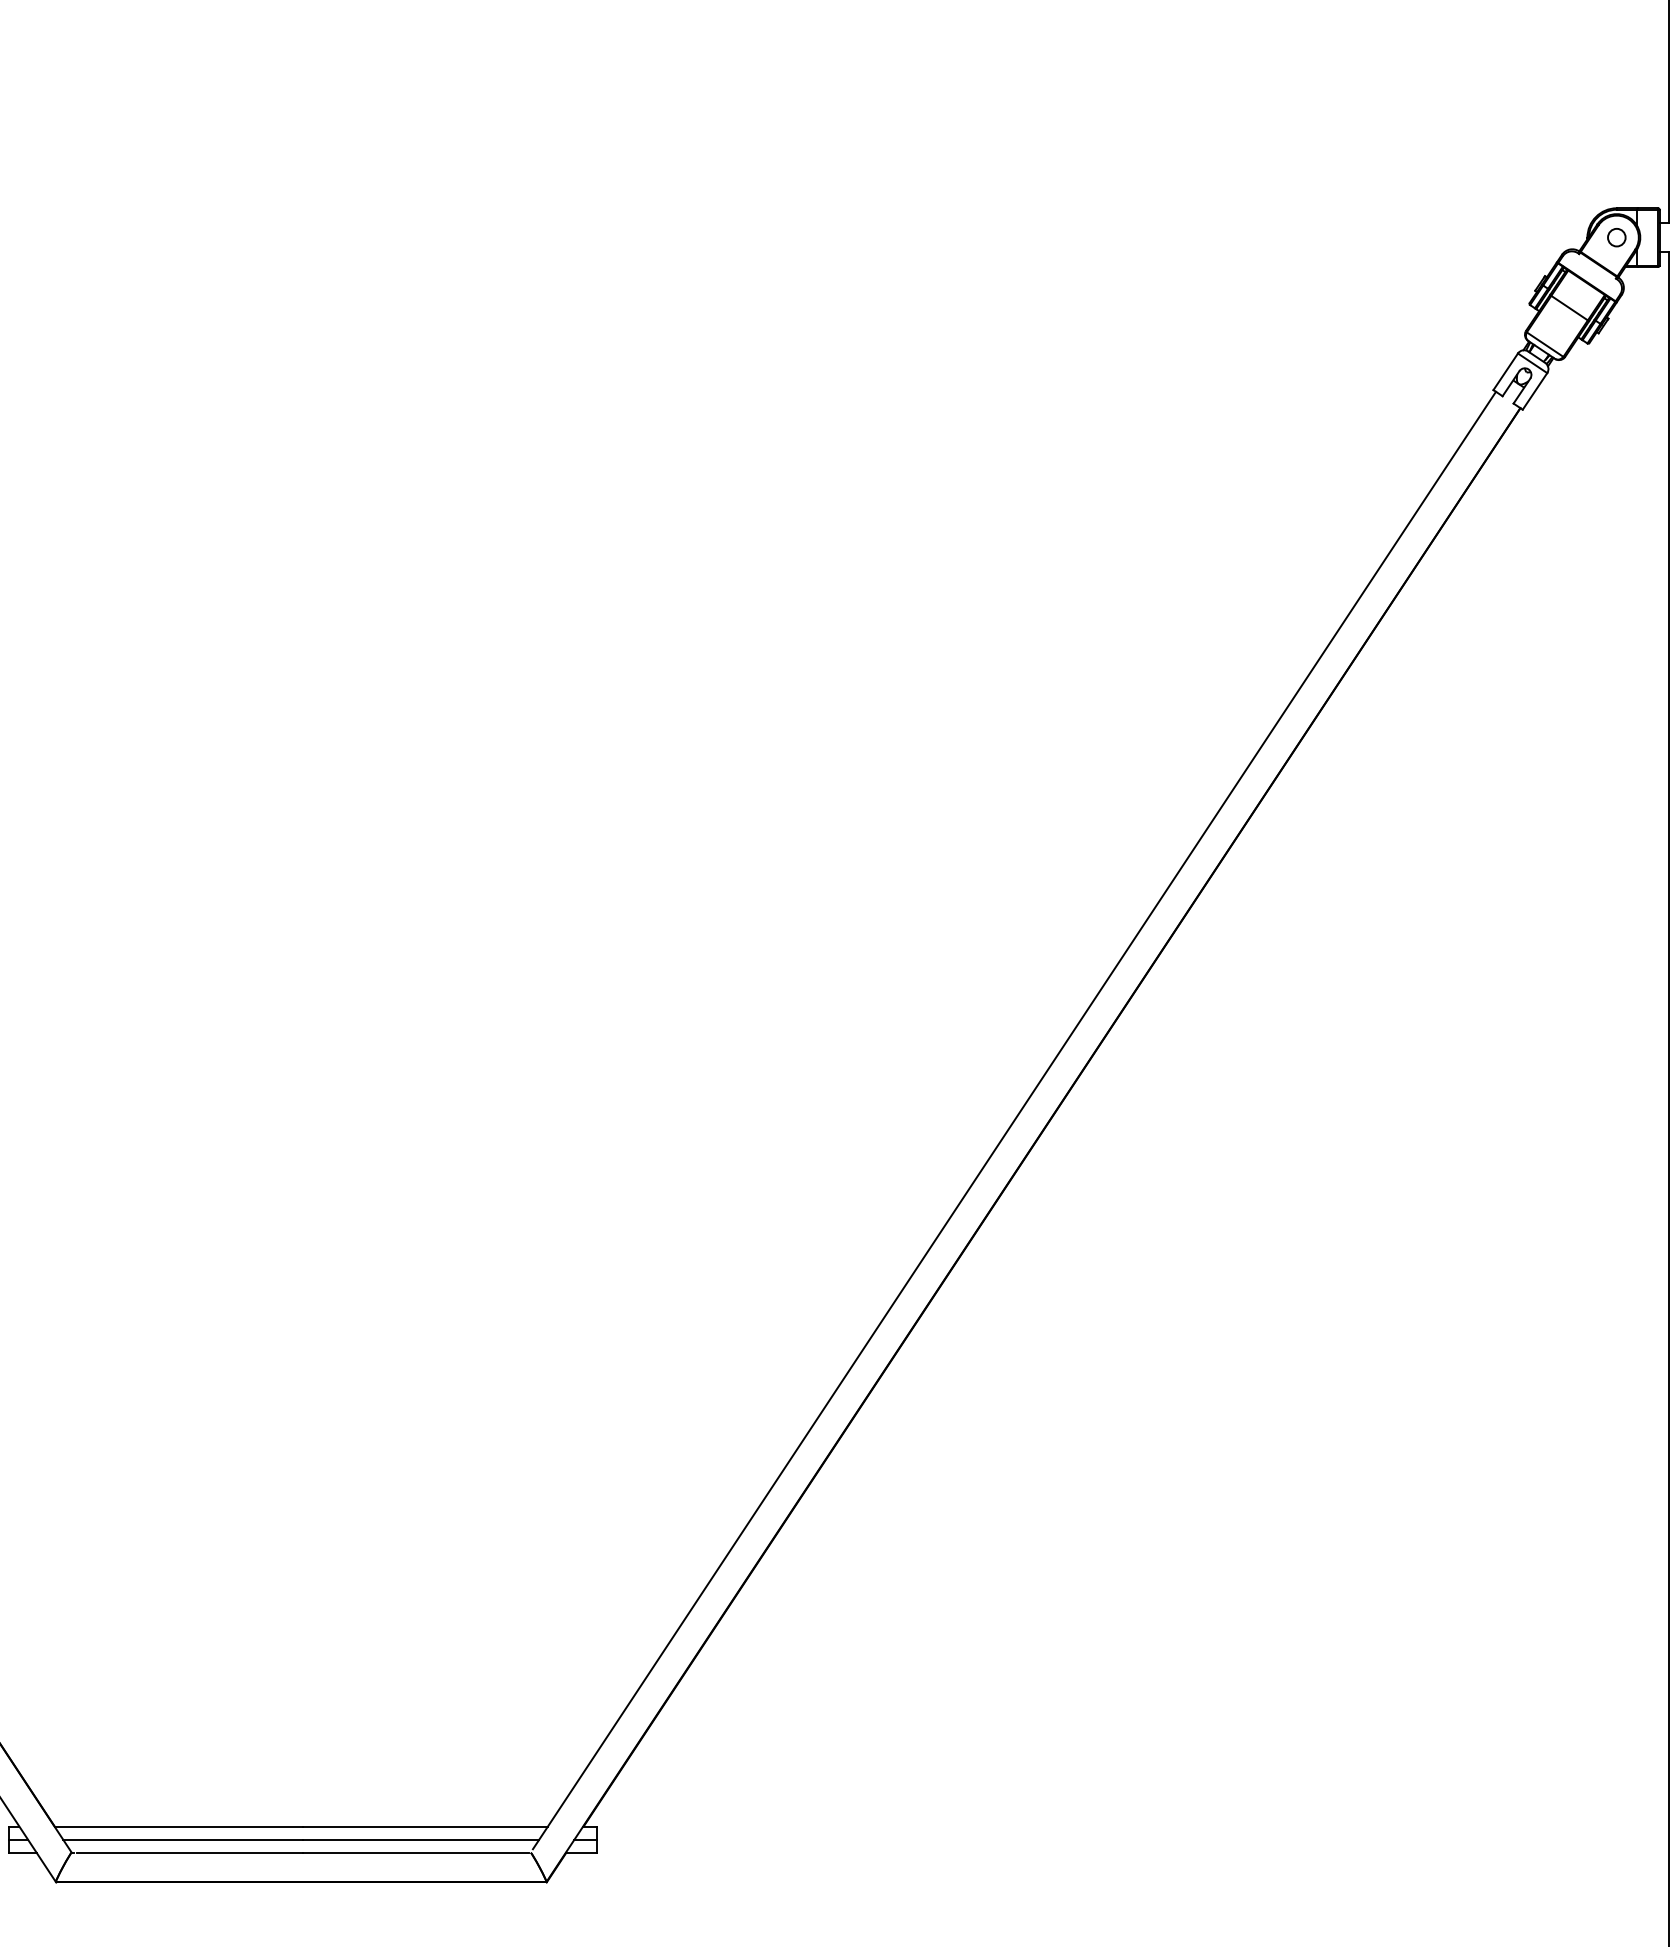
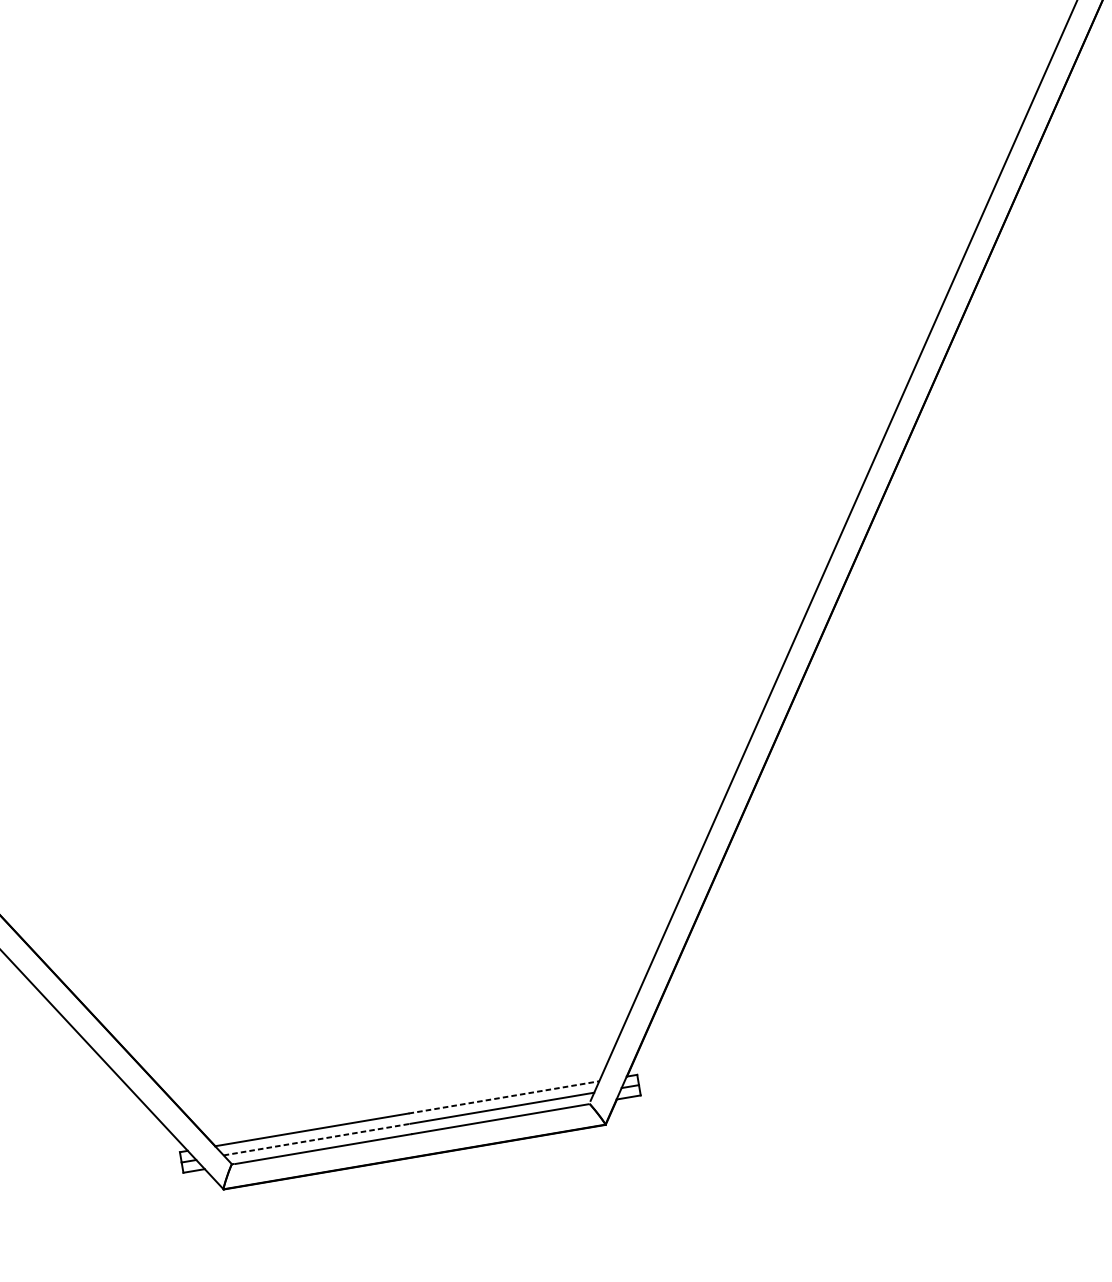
line: (425, 1826) -> (503, 1097), solid -> dashed
line: (183, 1839) -> (317, 1139), solid -> dashed

